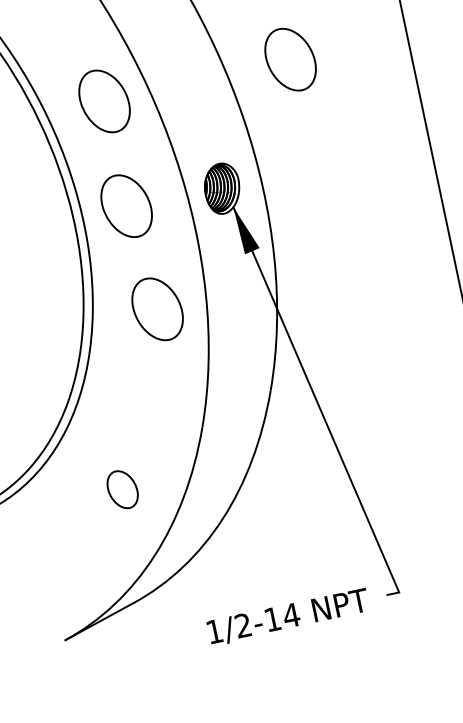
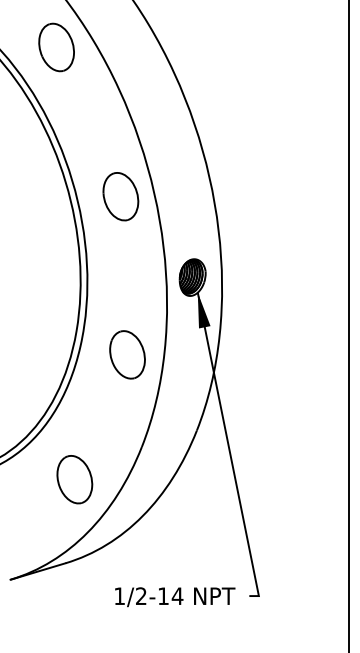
part: (290, 59) -> (261, 194), removed
part: (126, 206) -> (120, 275), removed
part: (122, 489) -> (74, 479), size x1.67

